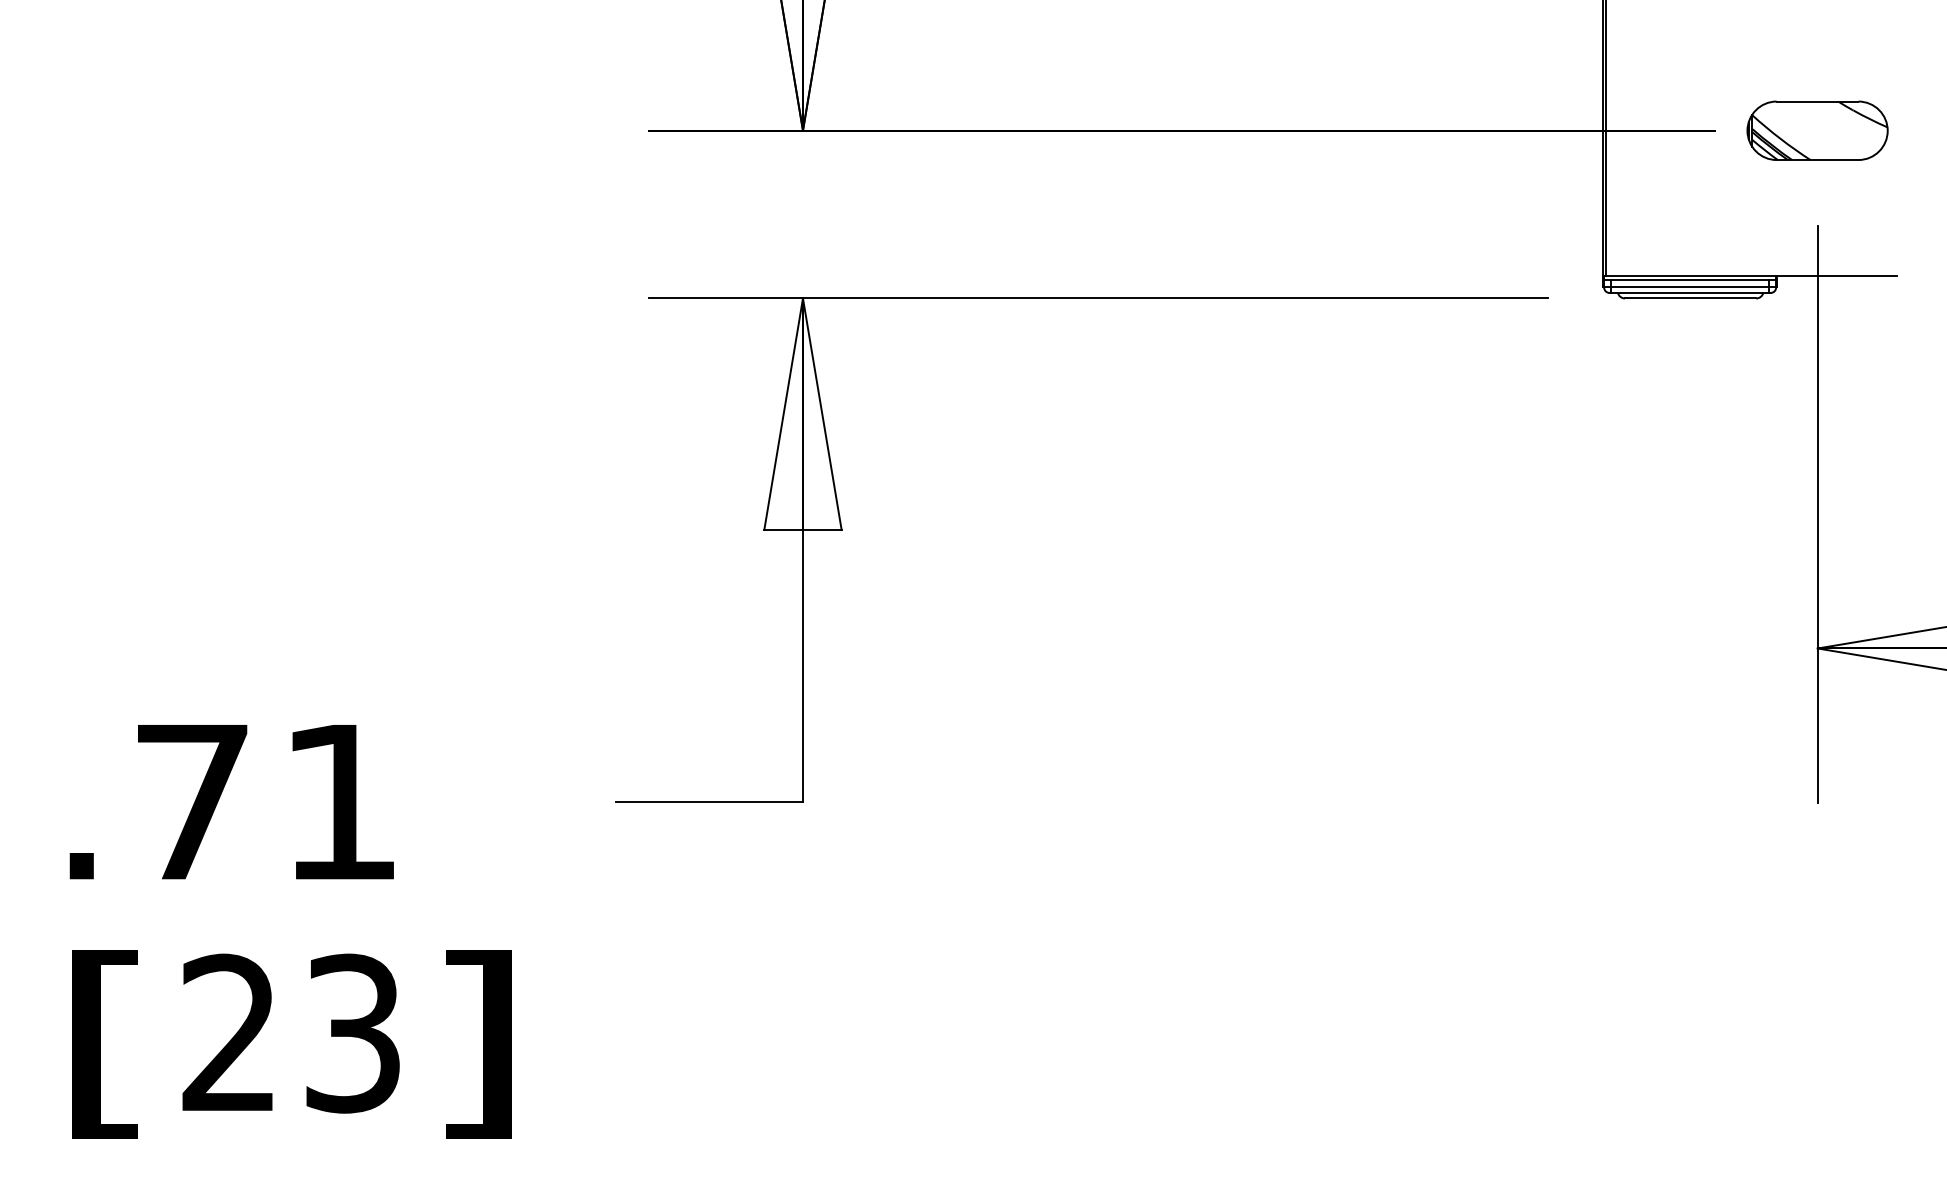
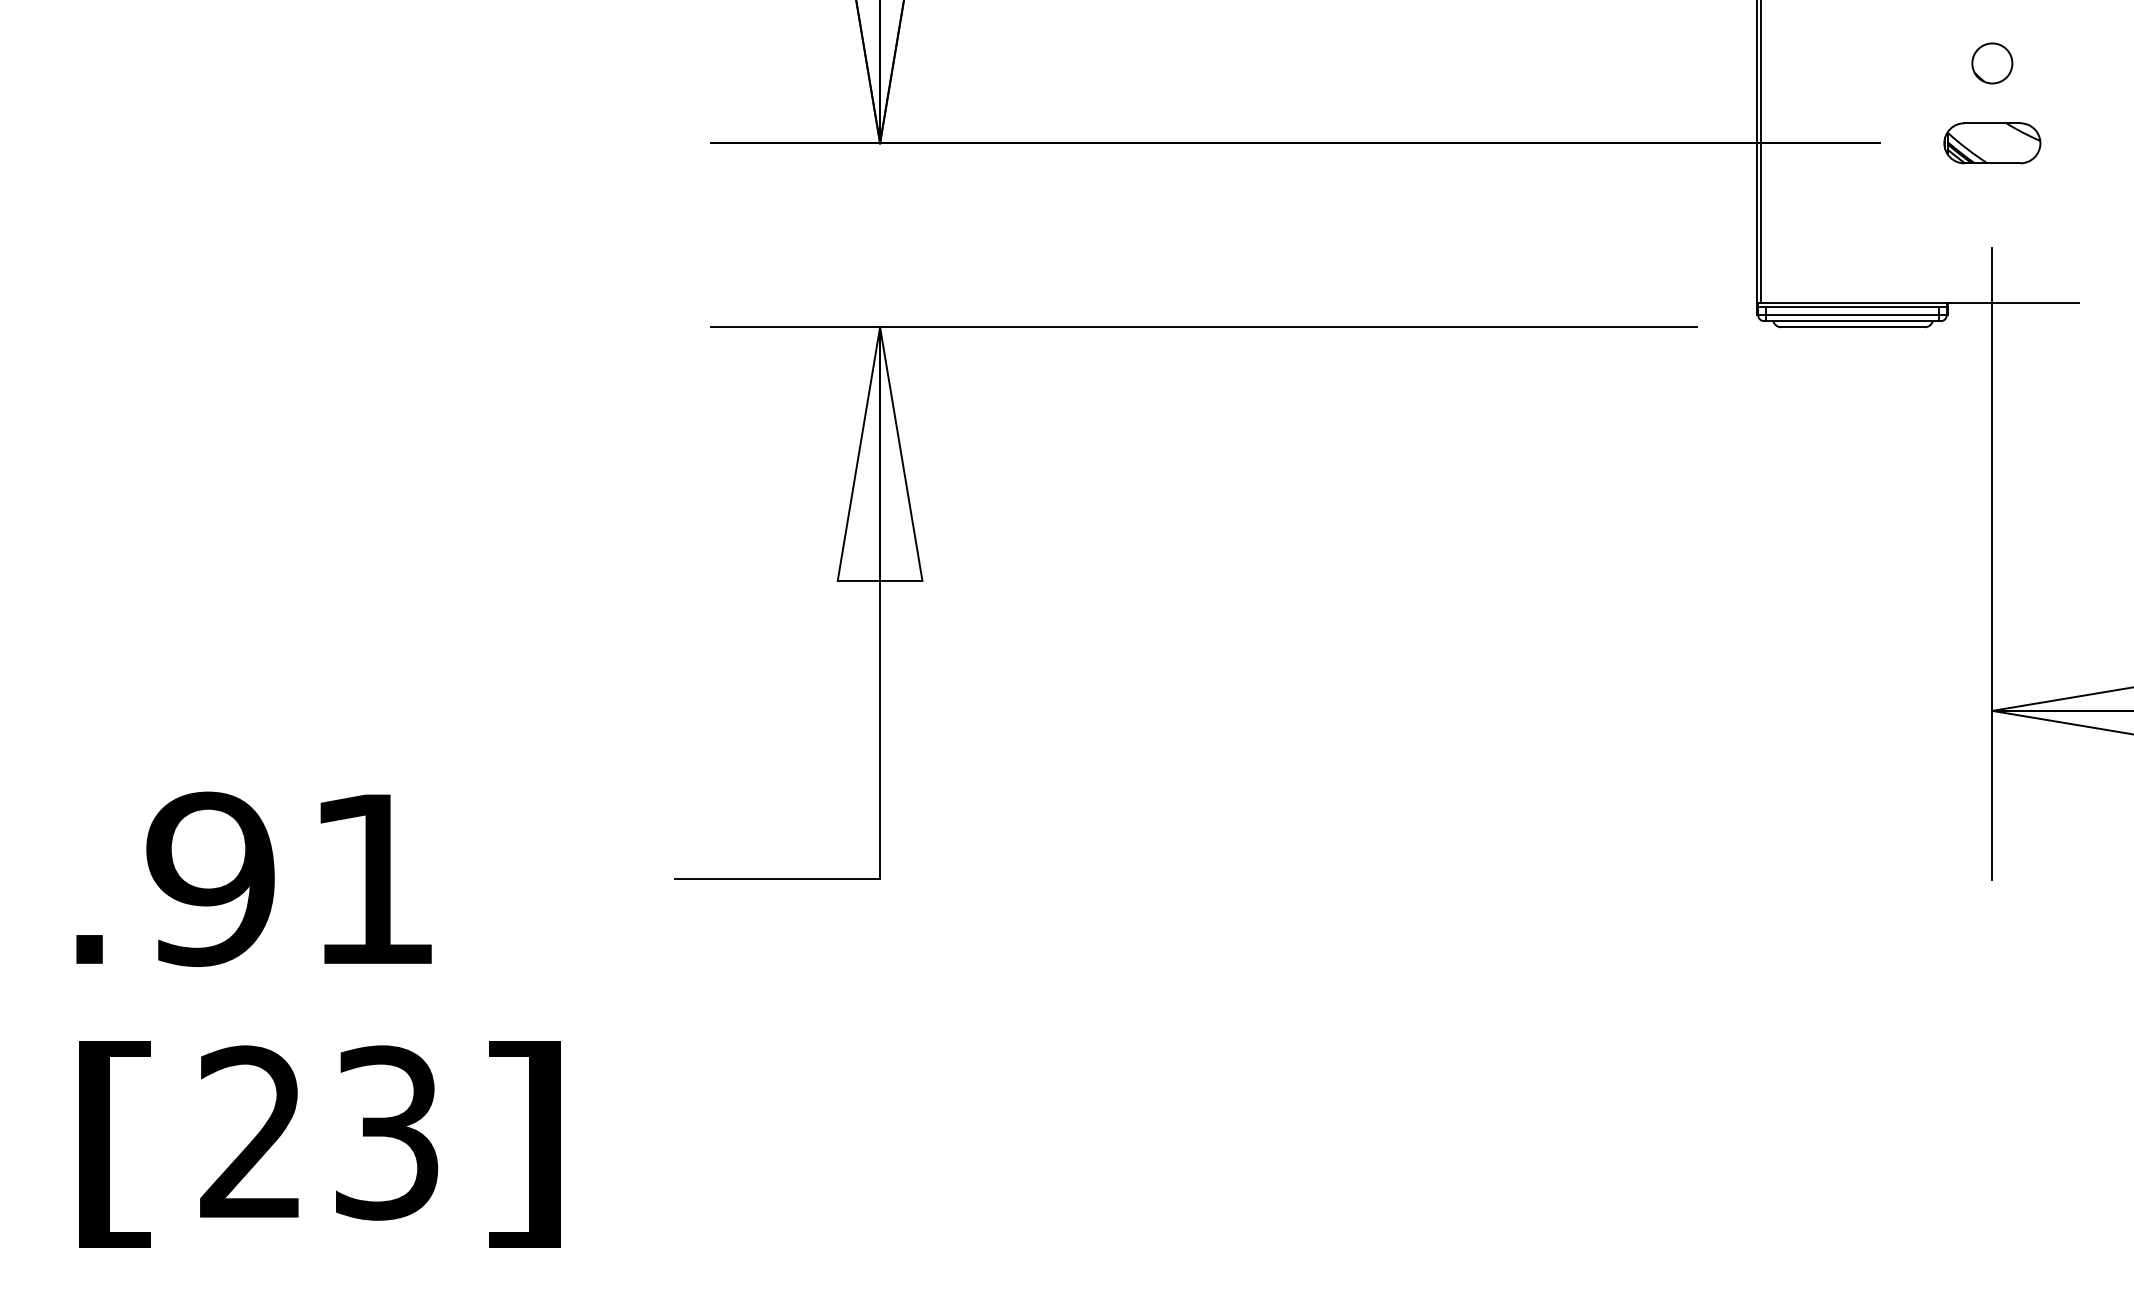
circle: (1817, 57) -> (1992, 63), added
part: (1817, 130) -> (1992, 143), size x0.62
text: (191, 802) -> (209, 879), .71 -> .91

